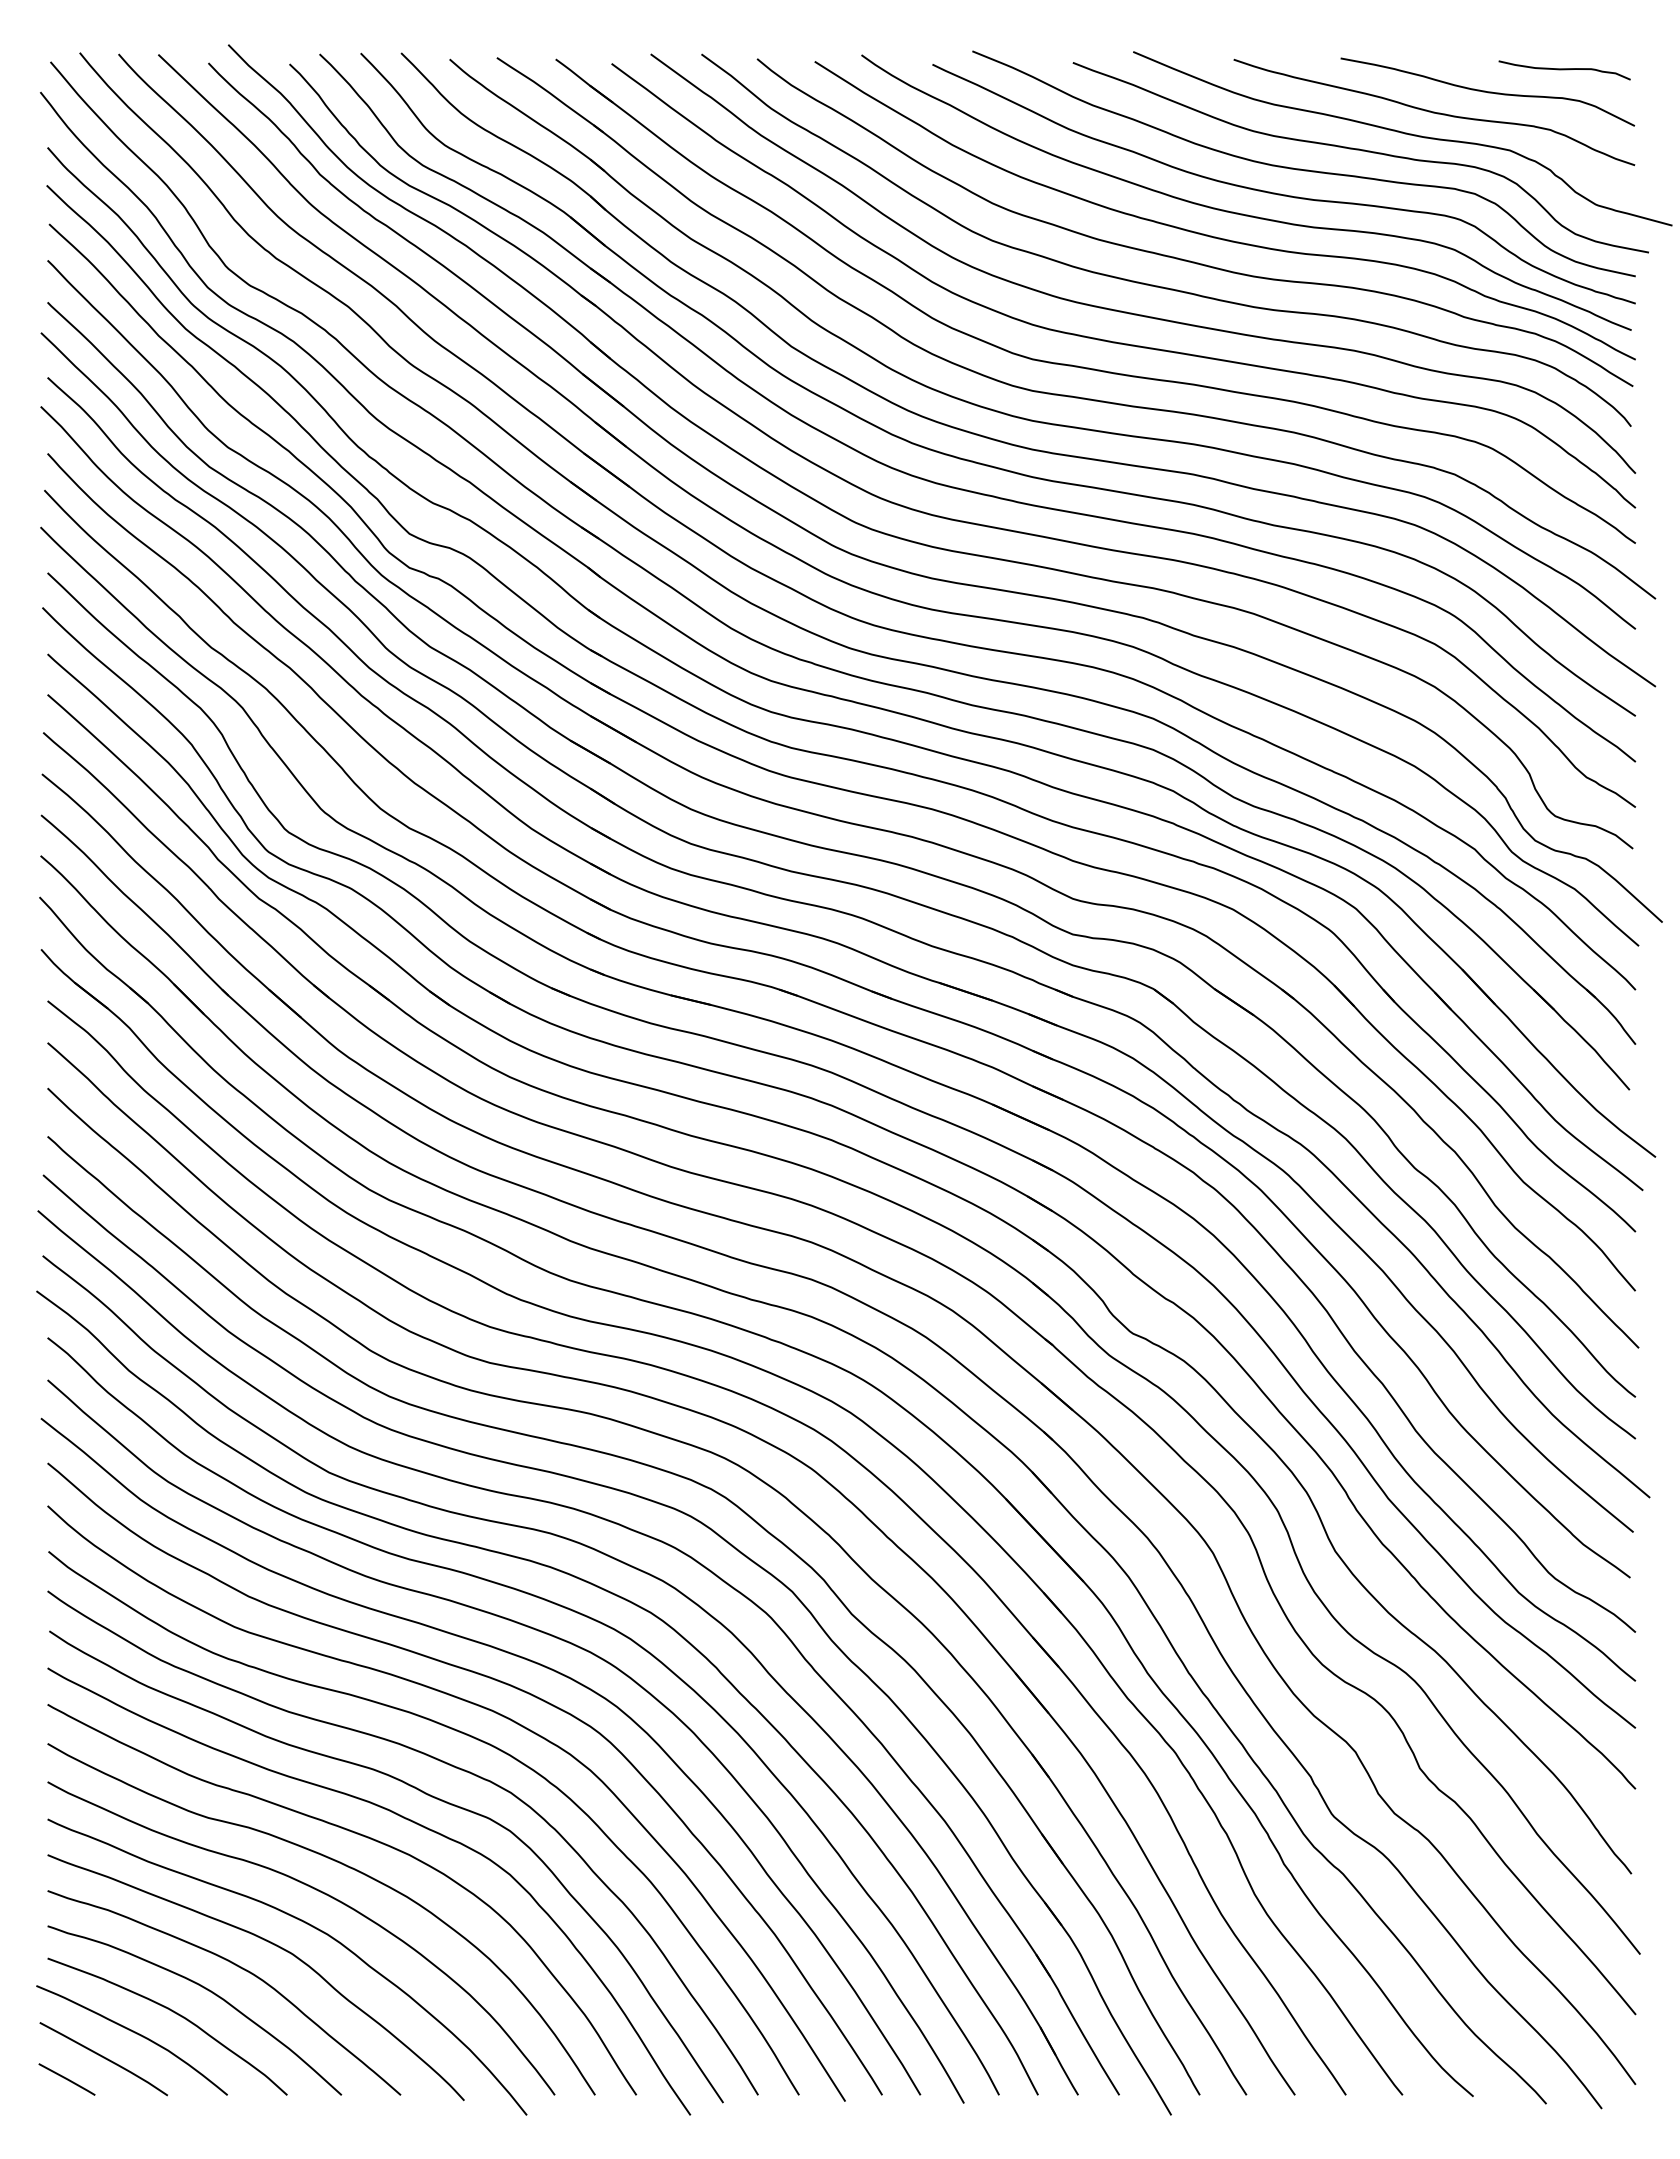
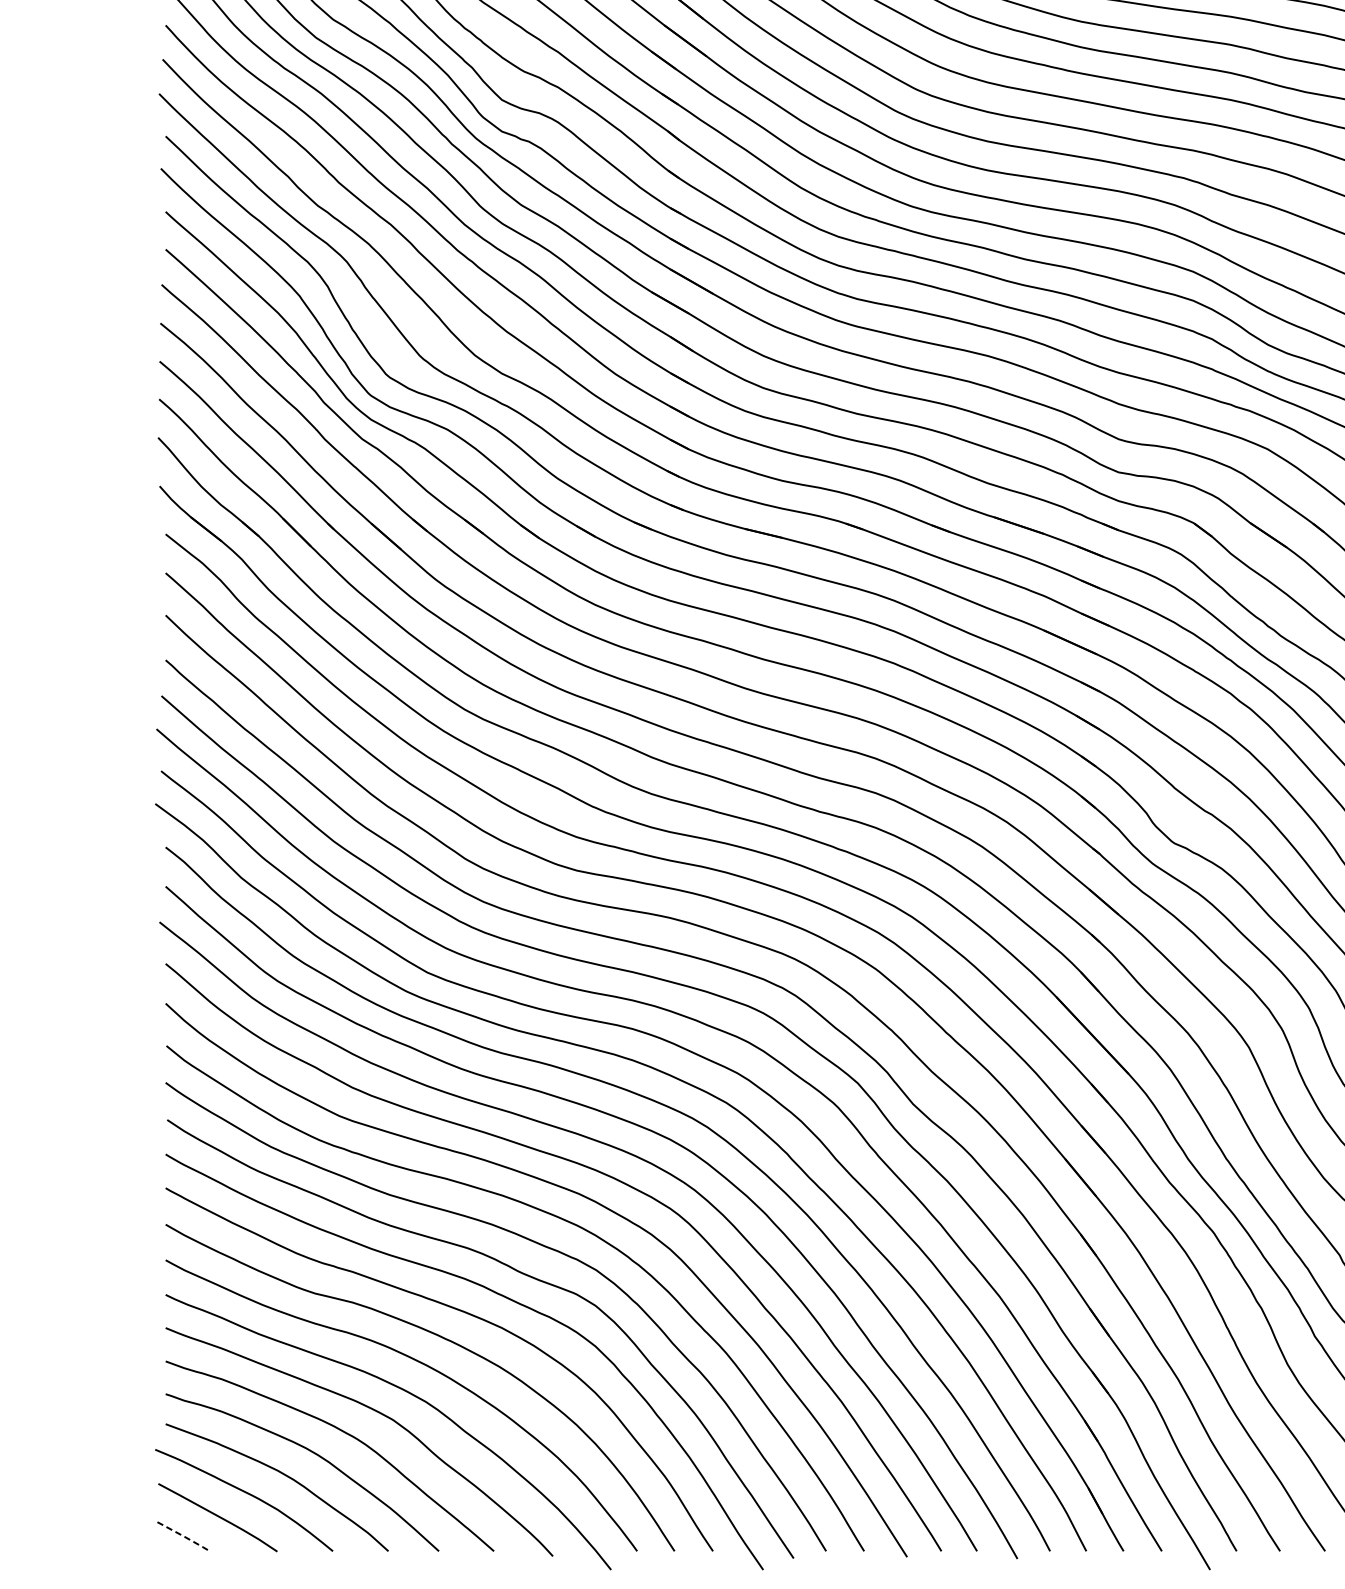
line: (67, 2079) -> (184, 1536), solid -> dashed

